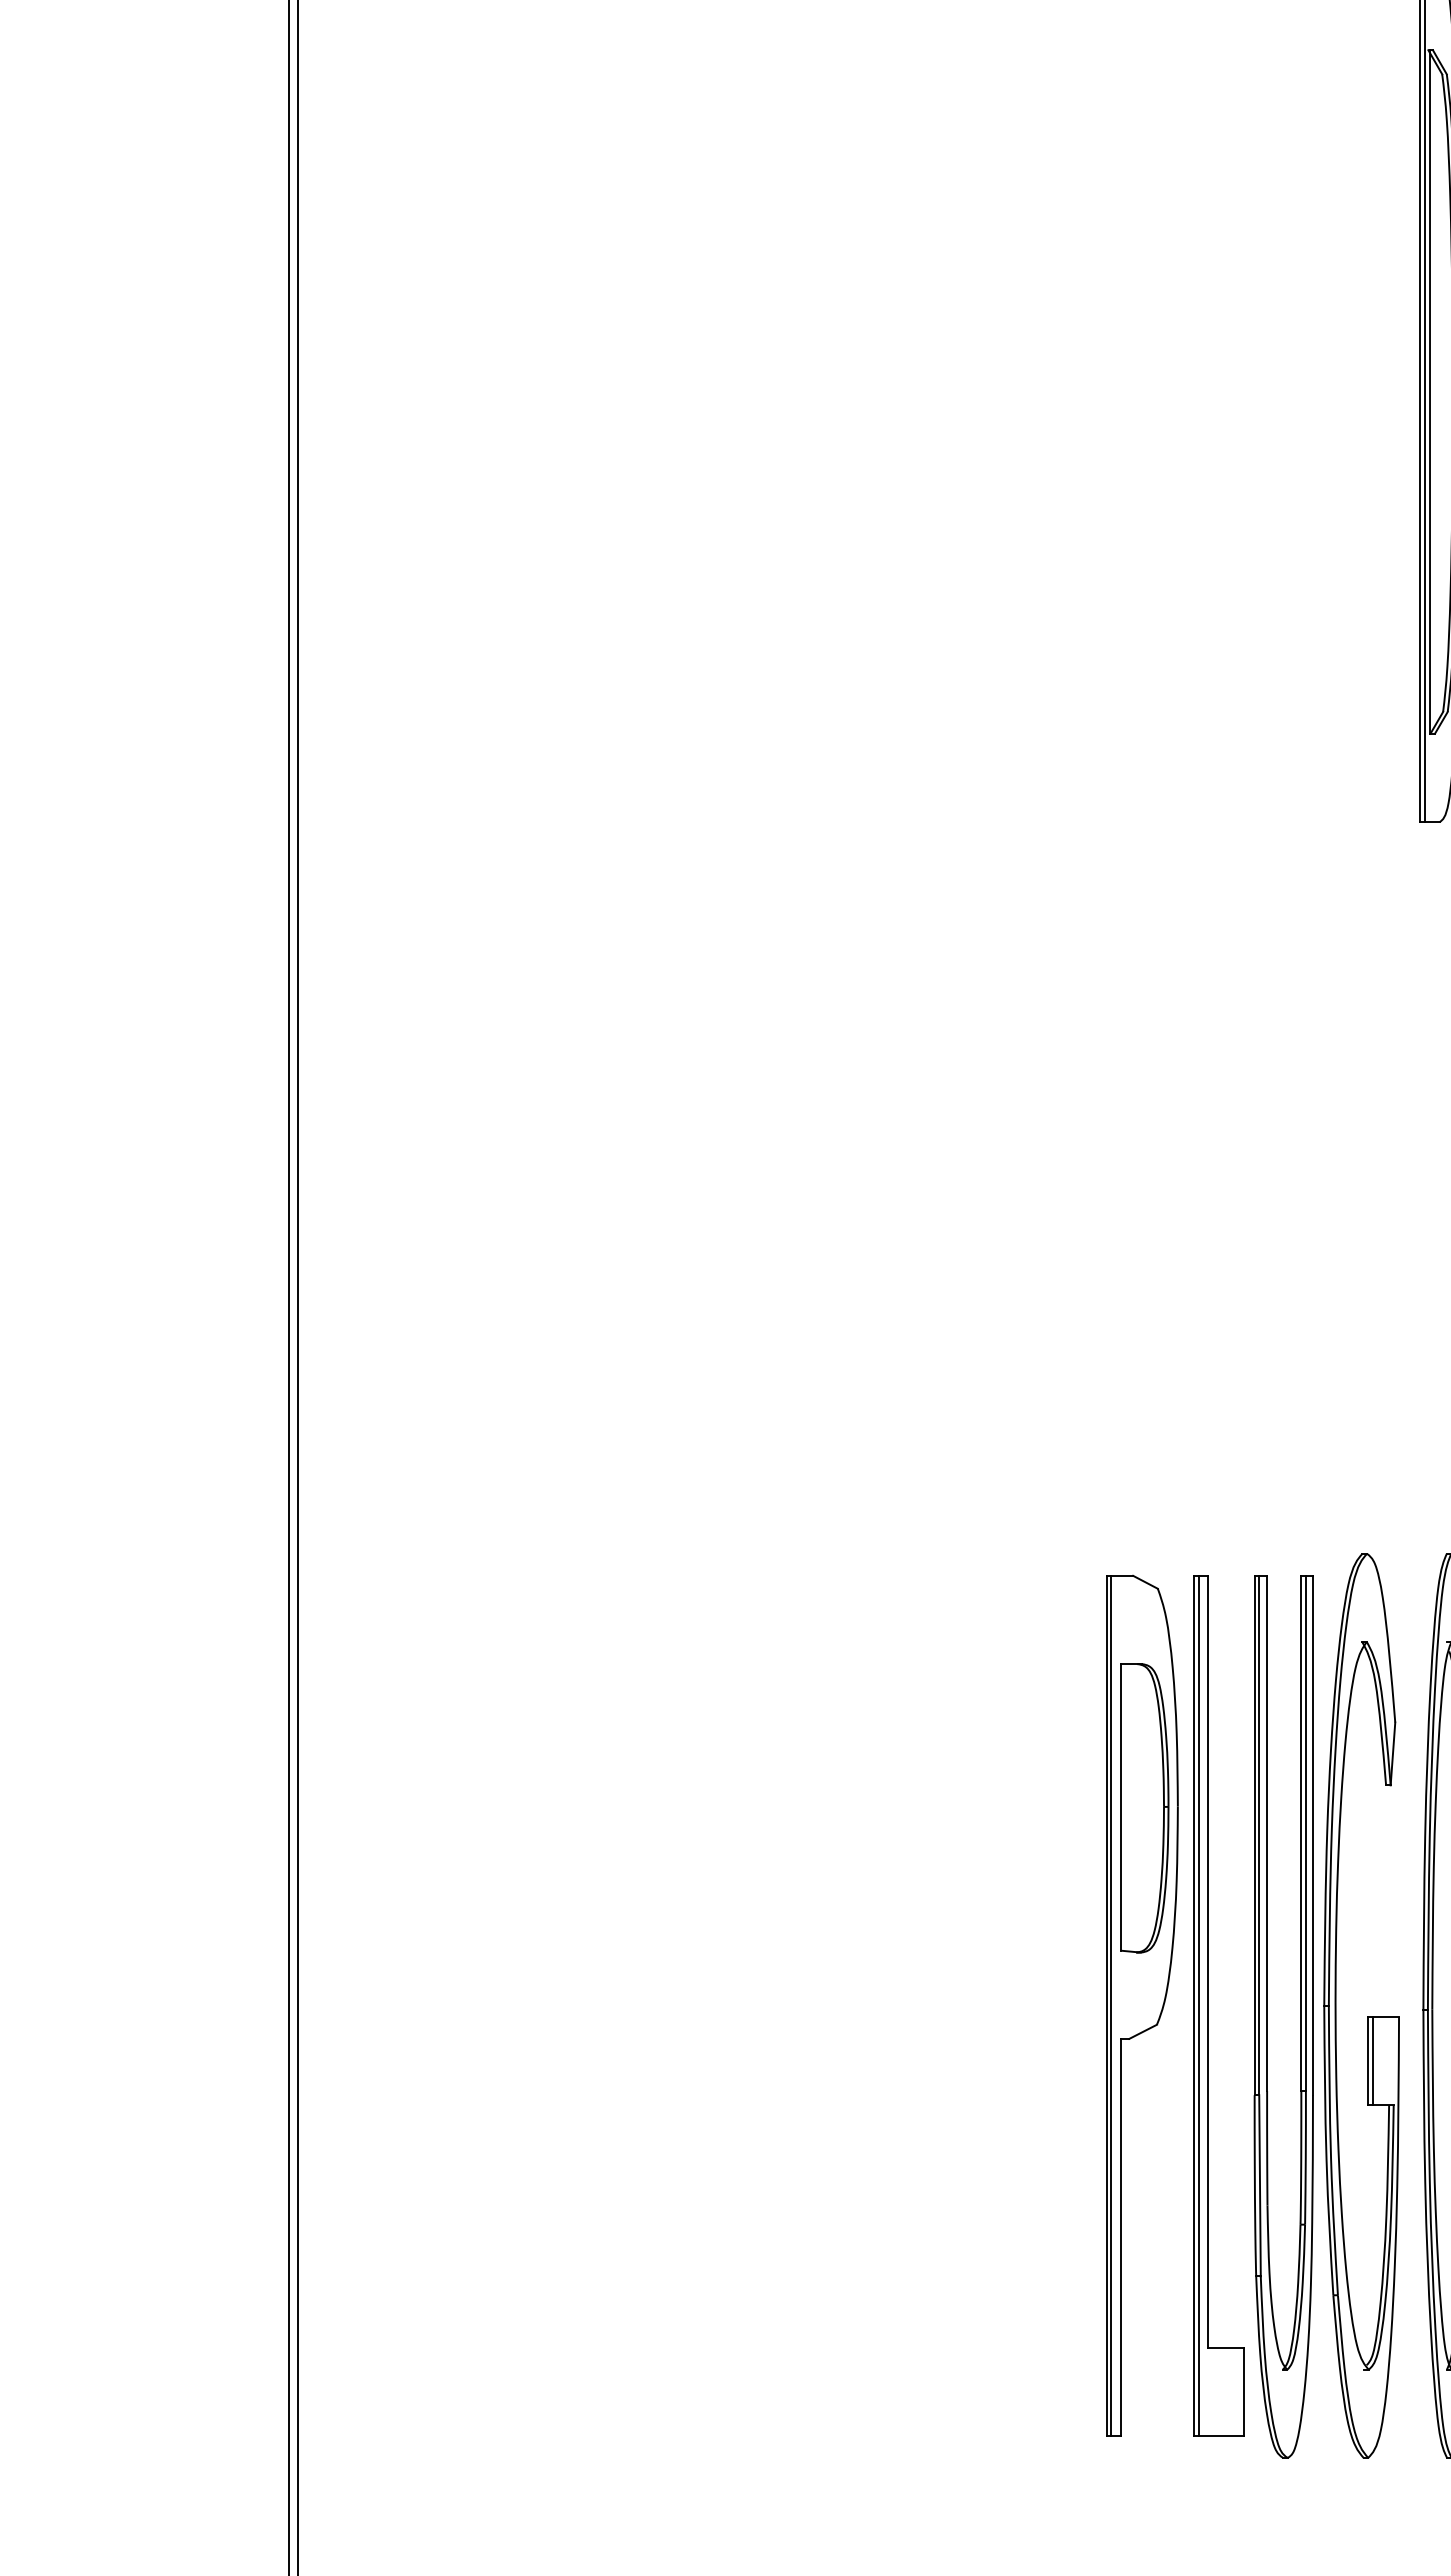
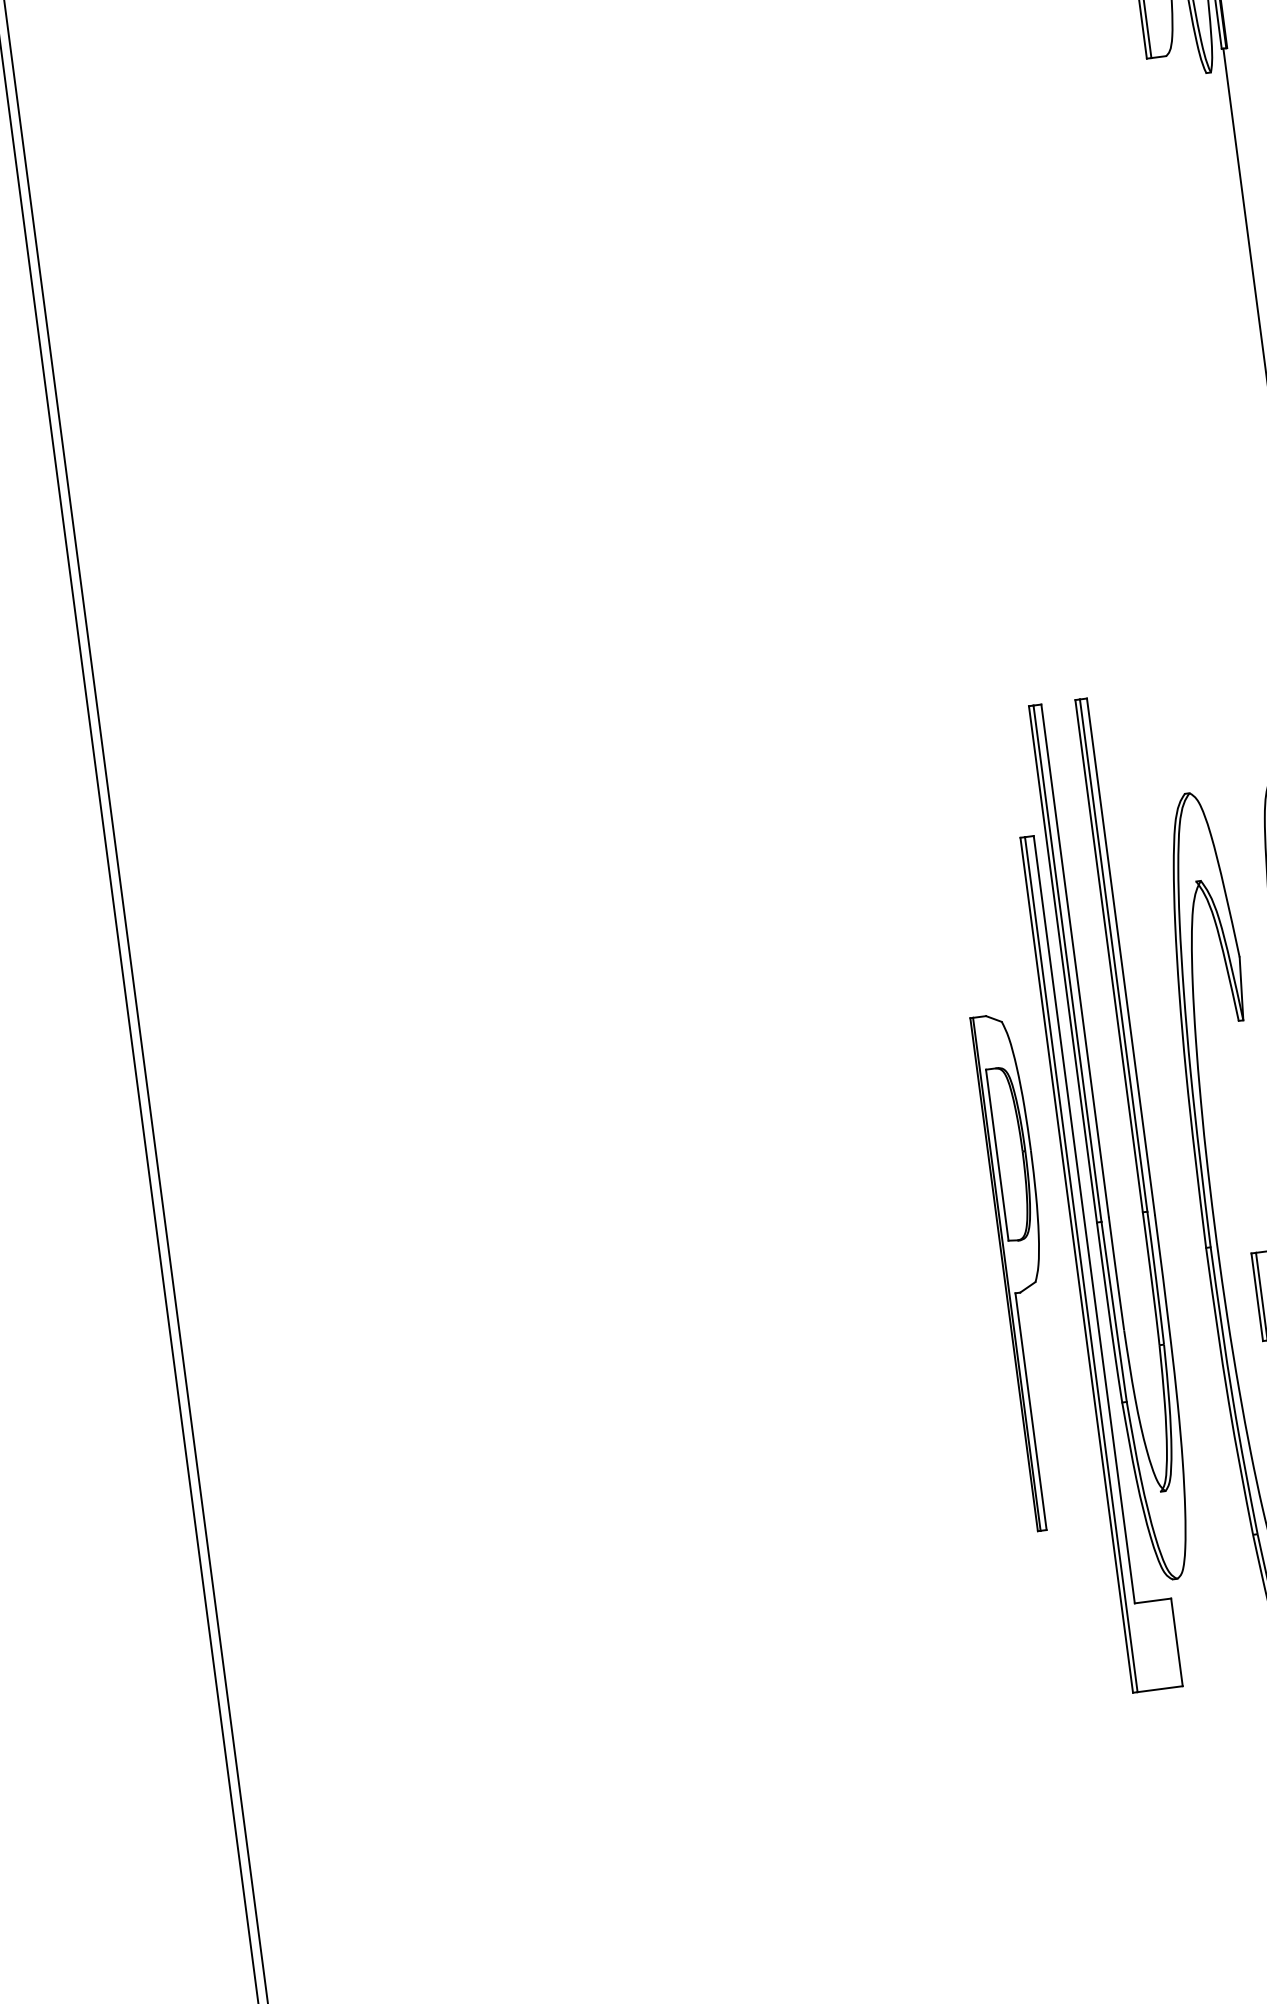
part: (1142, 2005) -> (1025, 1271), size x0.6
part: (1267, 2016) -> (1099, 1142), moved

